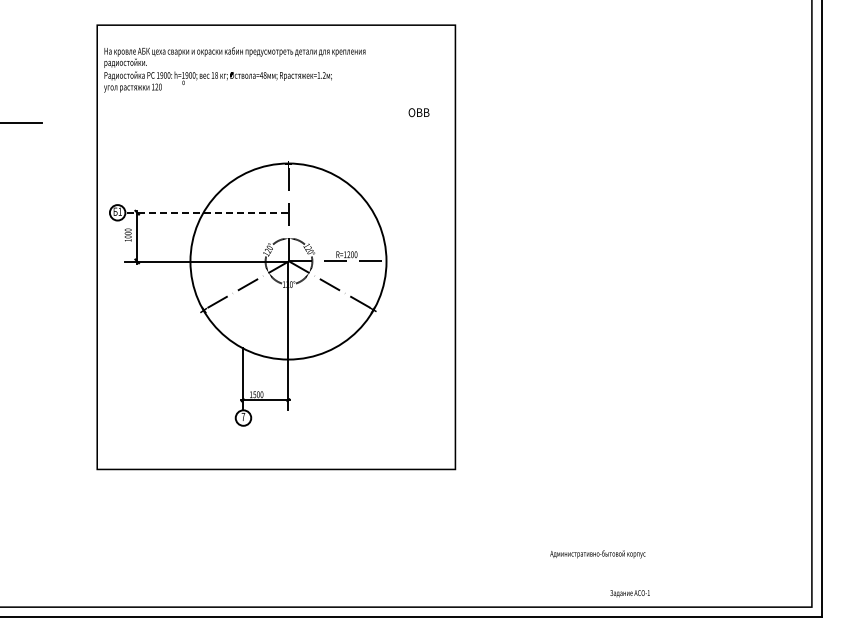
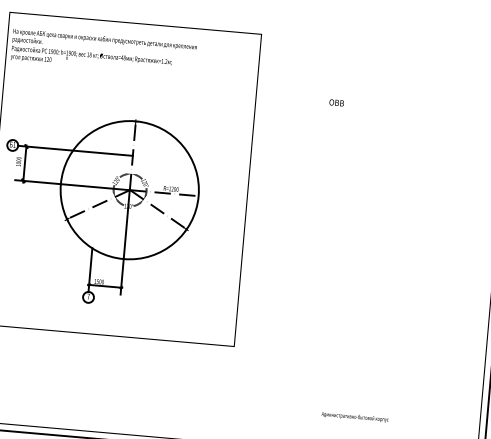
text: (418, 112) -> (336, 102), moved
line: (206, 212) -> (75, 150), dashed -> solid
text: (597, 554) -> (354, 417), moved

